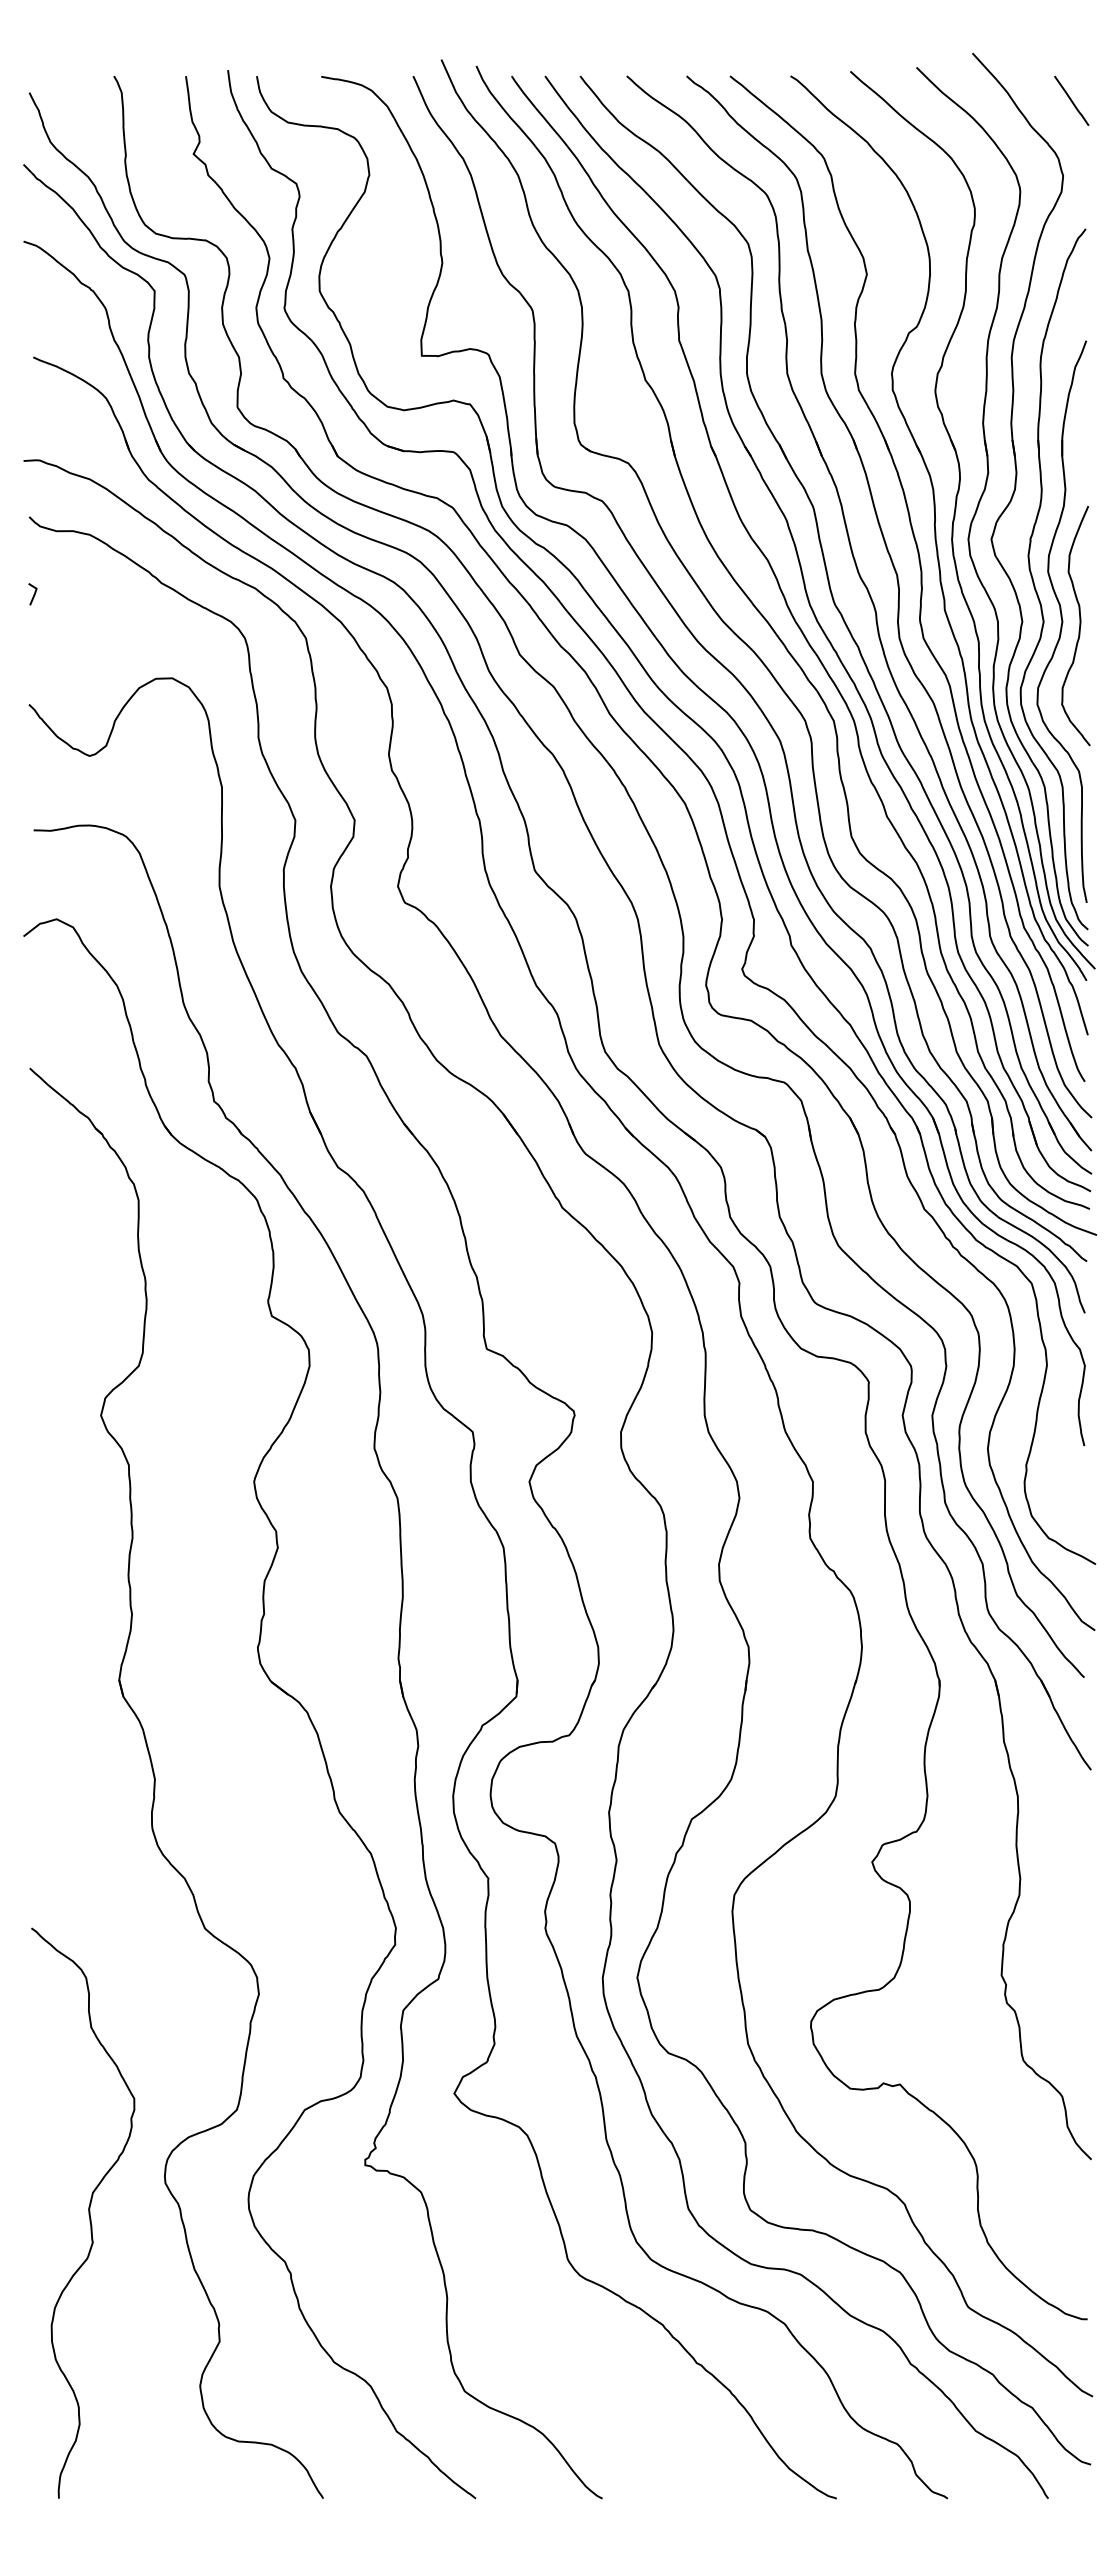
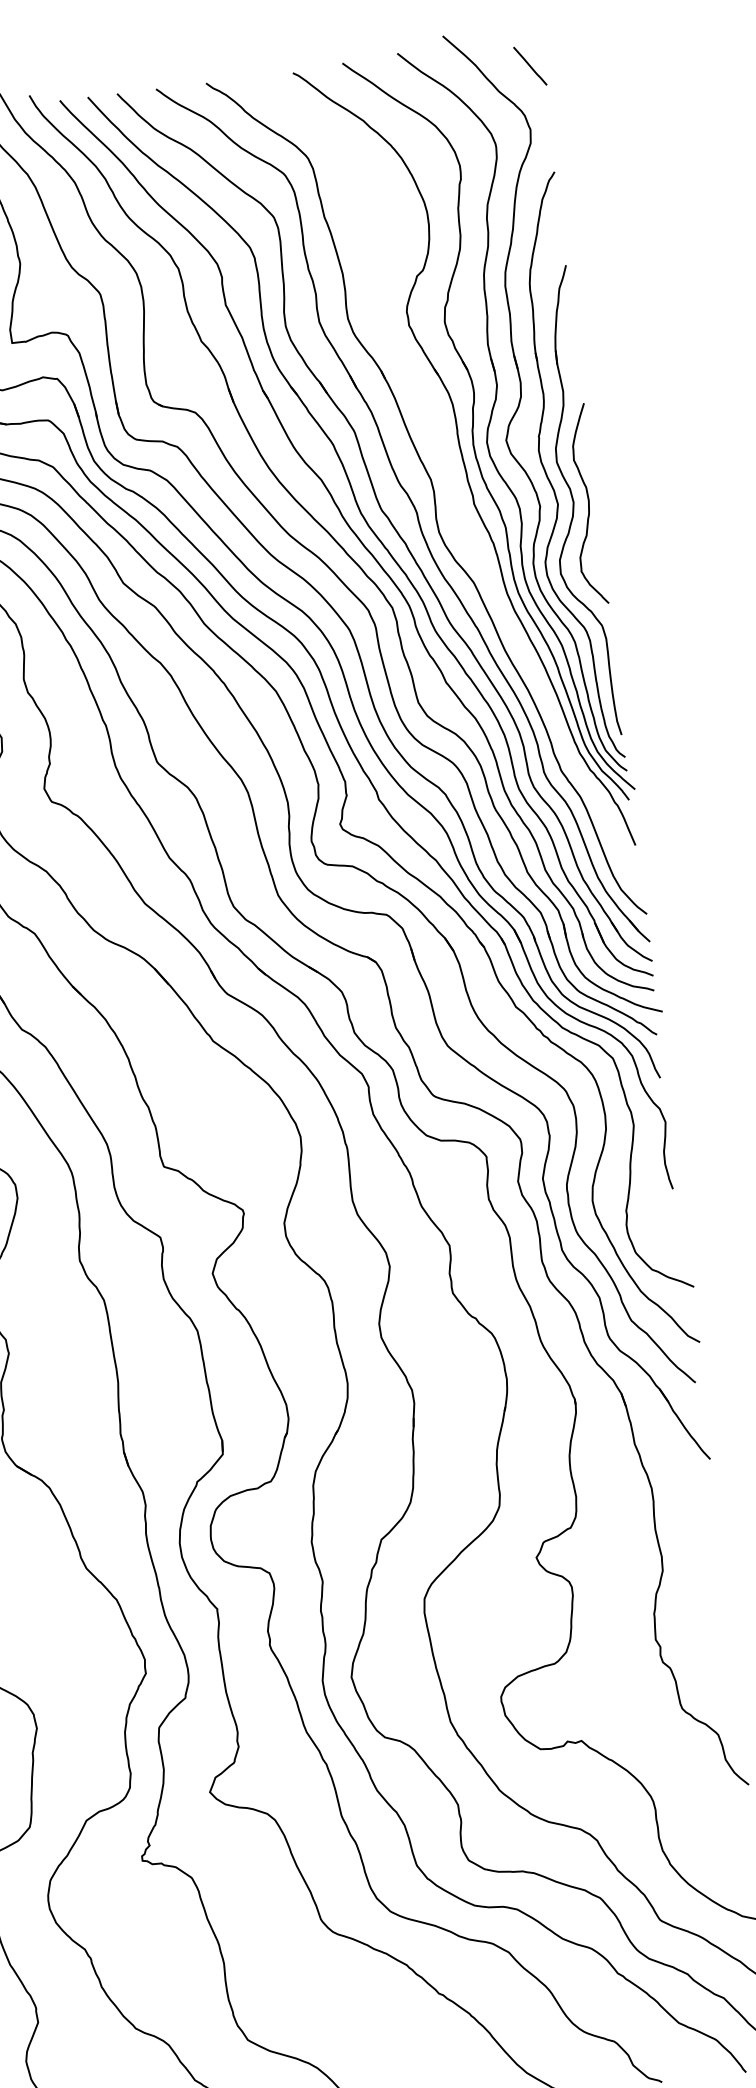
part: (920, 578) -> (450, 480), removed

